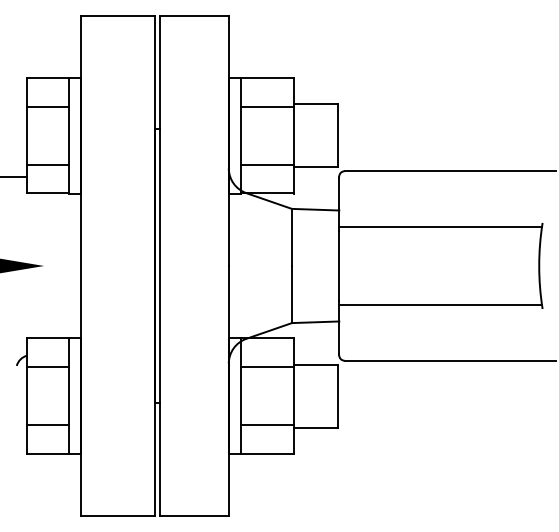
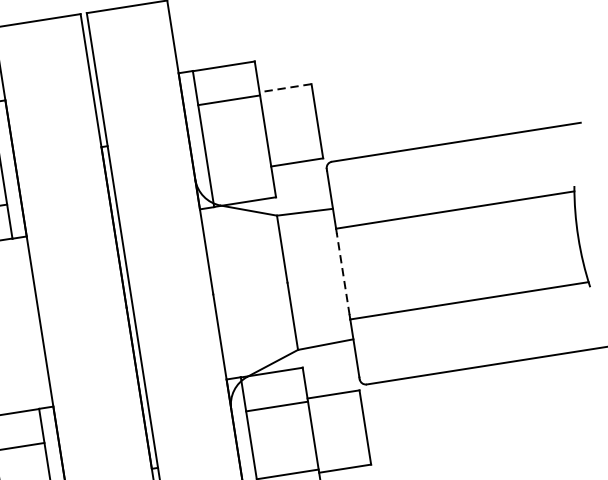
line: (315, 104) -> (285, 88), solid -> dashed
line: (266, 164) -> (238, 168), removed
line: (339, 265) -> (343, 273), solid -> dashed

